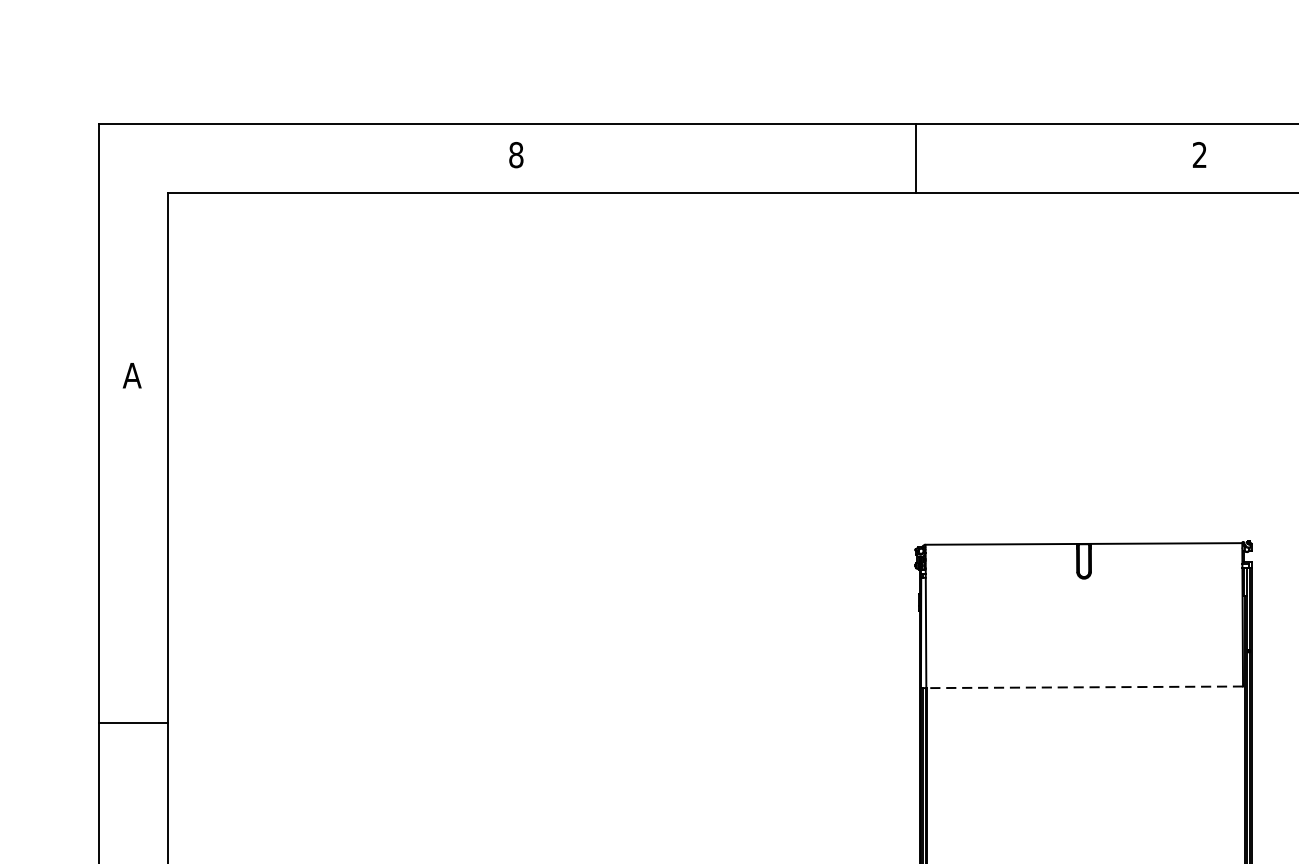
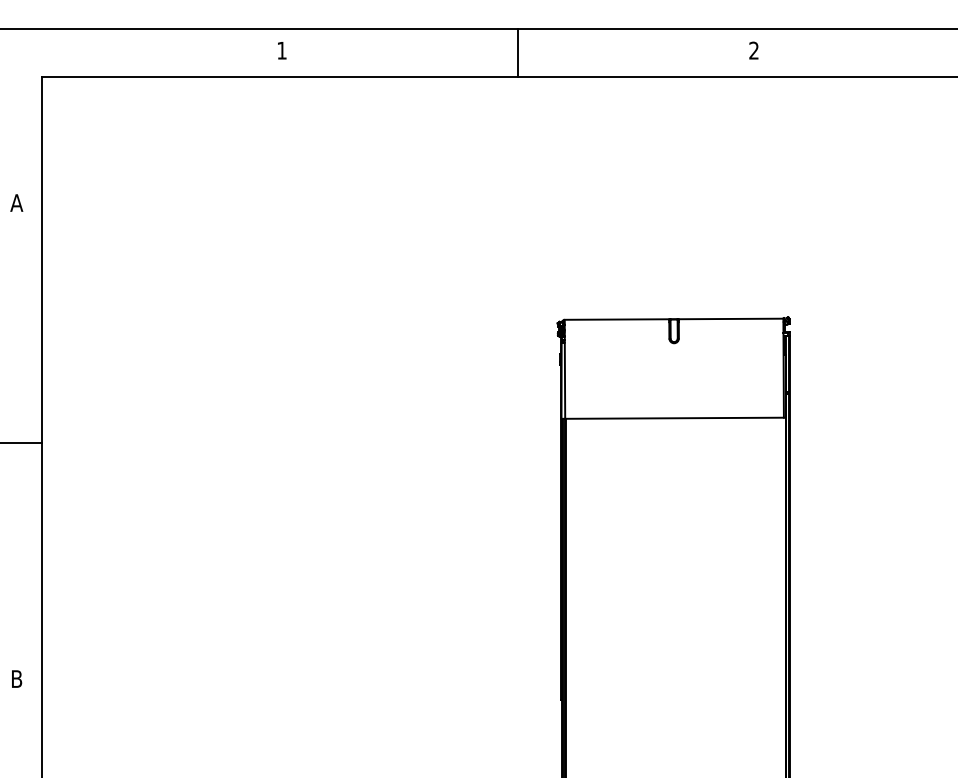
text: (515, 154) -> (281, 50), 8 -> 1
line: (915, 157) -> (517, 52), moved
line: (1084, 687) -> (674, 418), dashed -> solid

